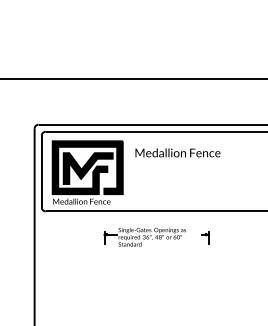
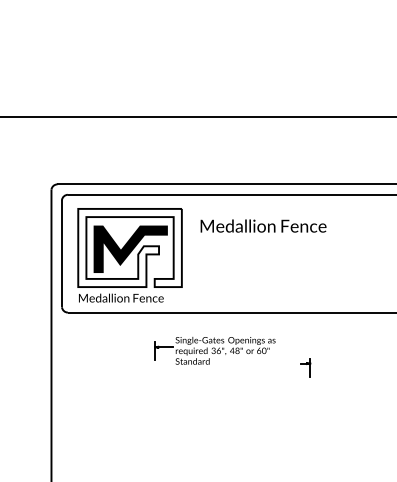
fill: (87, 167) -> (129, 247), removed
part: (205, 237) -> (305, 367), moved

